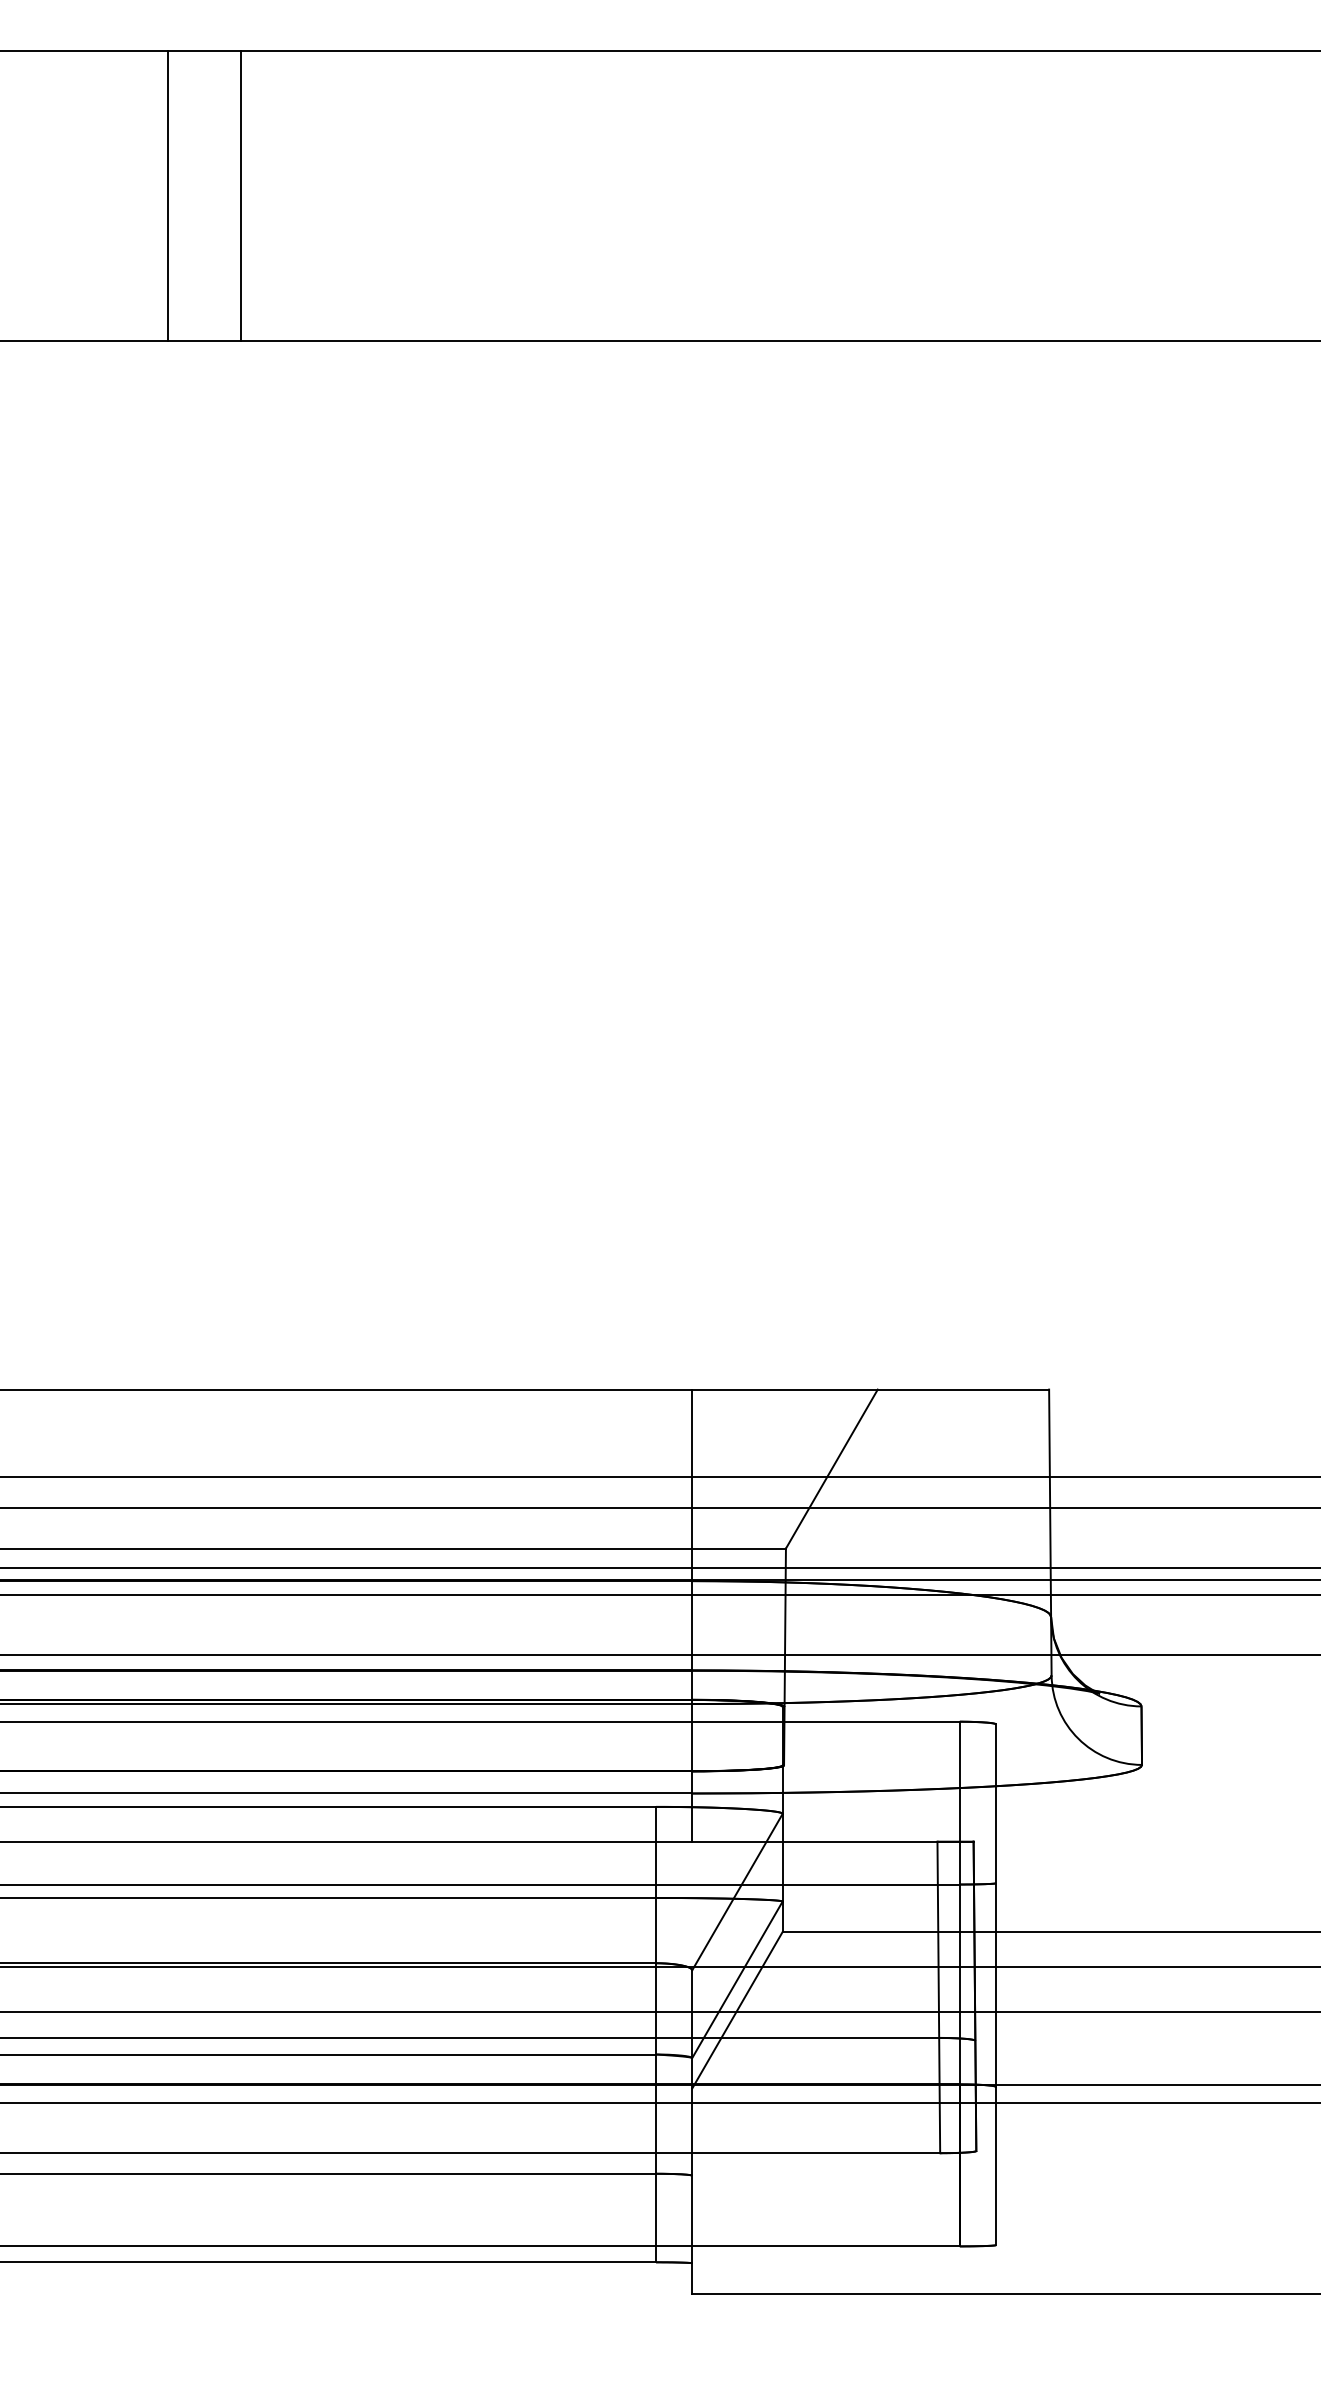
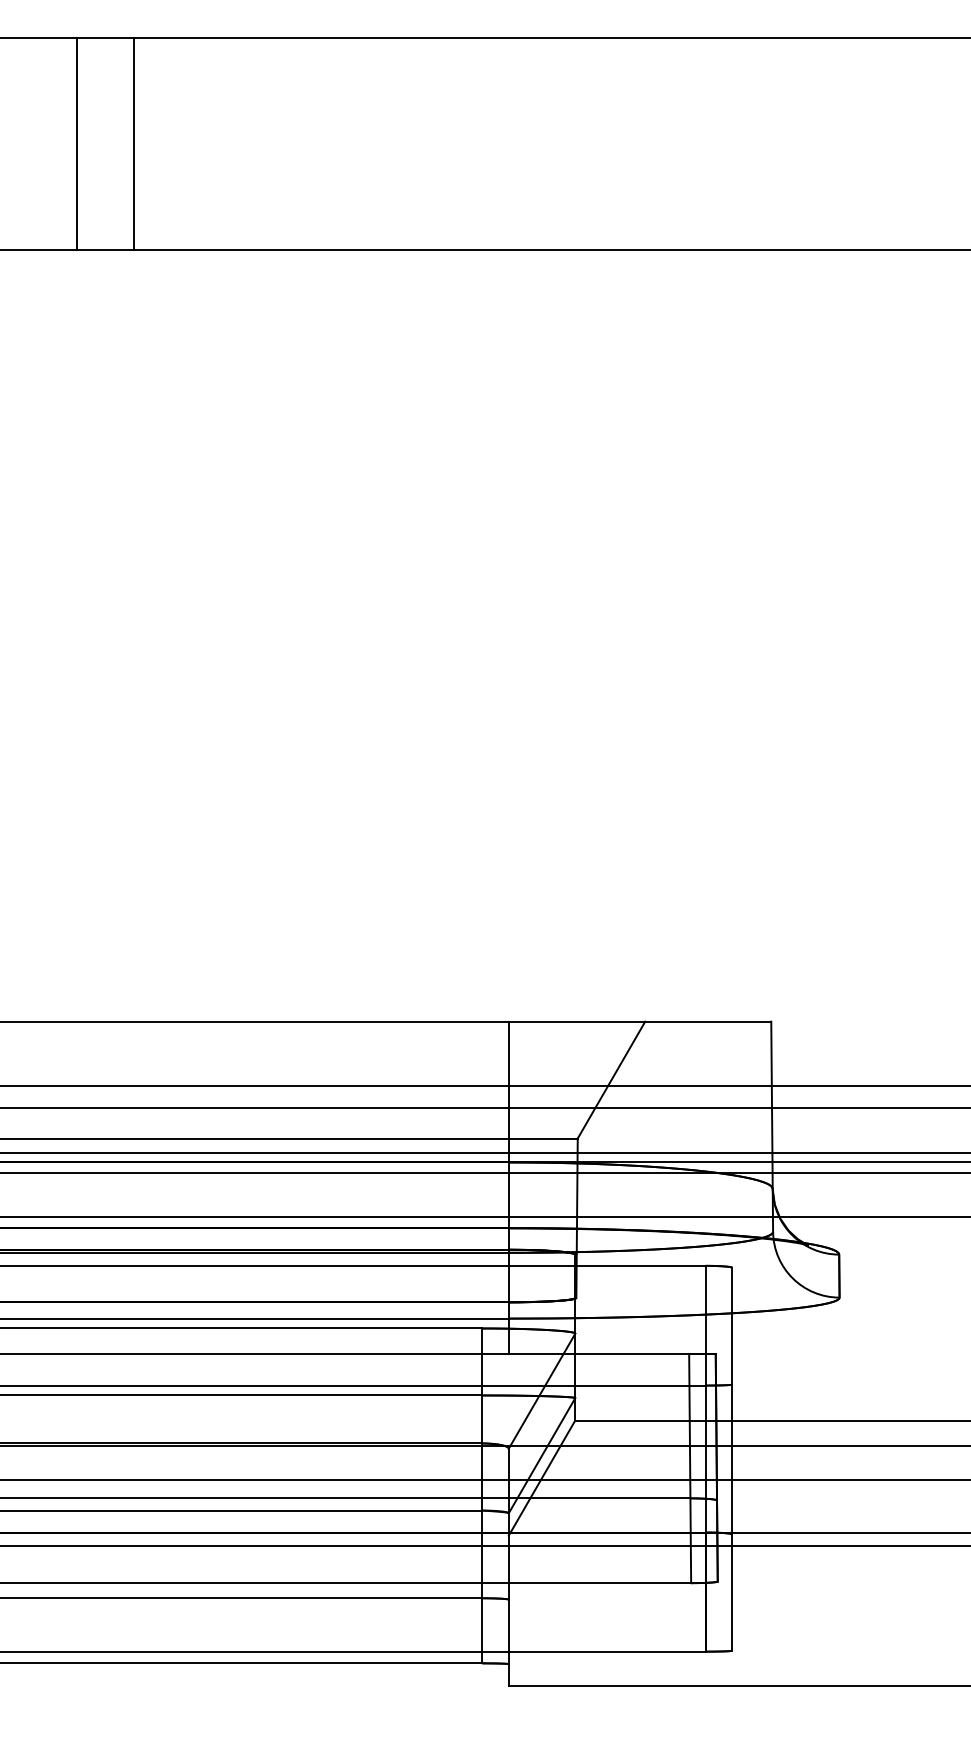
line: (168, 195) -> (76, 143), moved
line: (240, 195) -> (133, 143), moved

